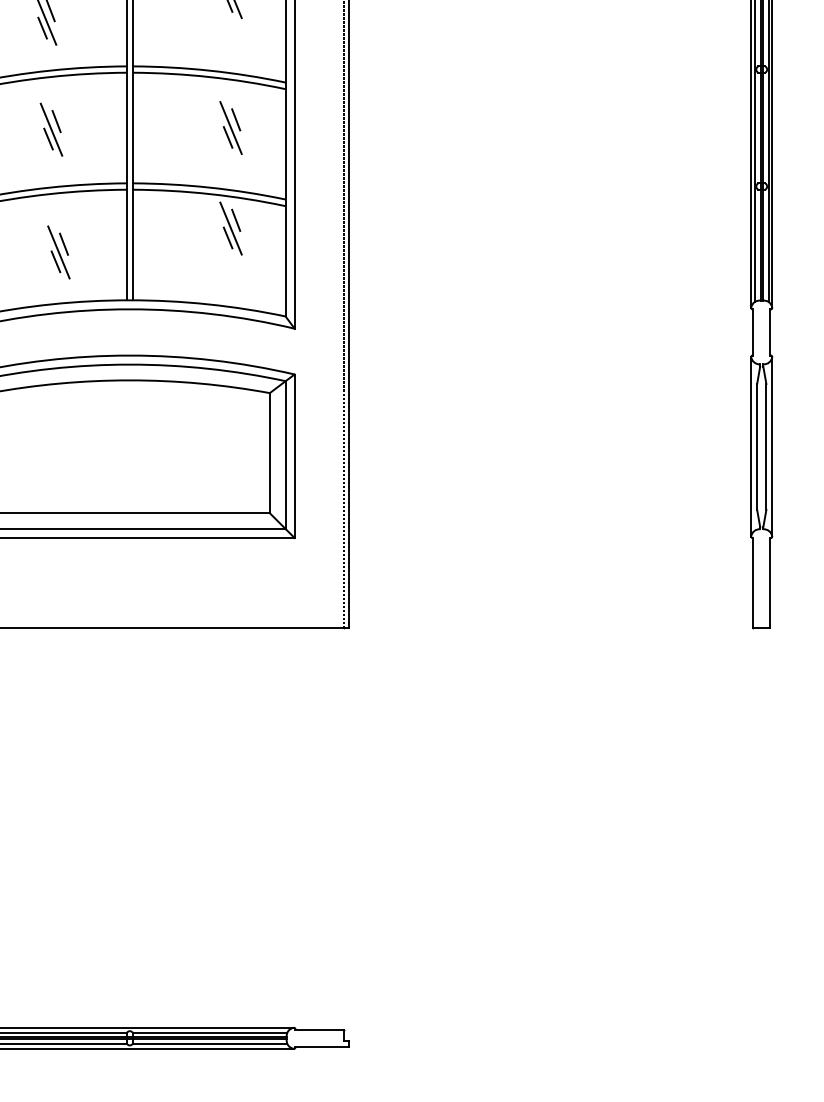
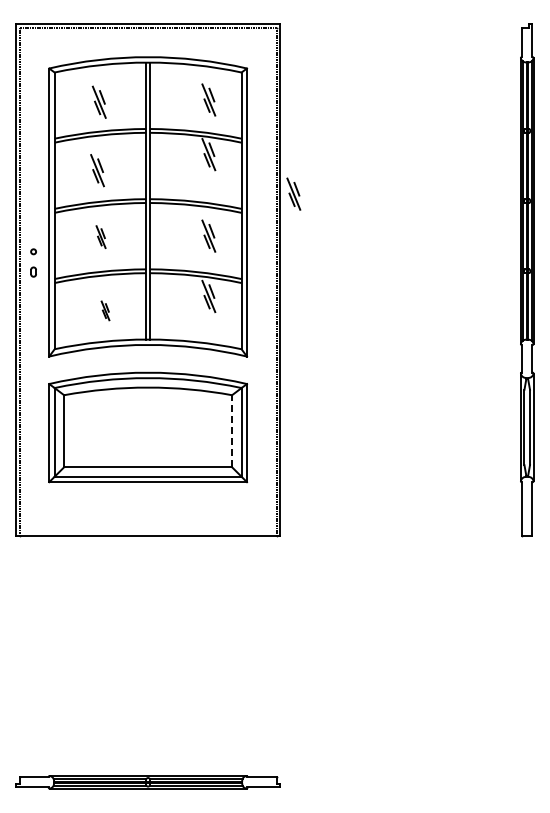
part: (372, 56) -> (293, 193), added
part: (50, 128) -> (100, 236), size x0.7
part: (58, 251) -> (105, 310), size x0.6
line: (270, 451) -> (232, 430), solid -> dashed

